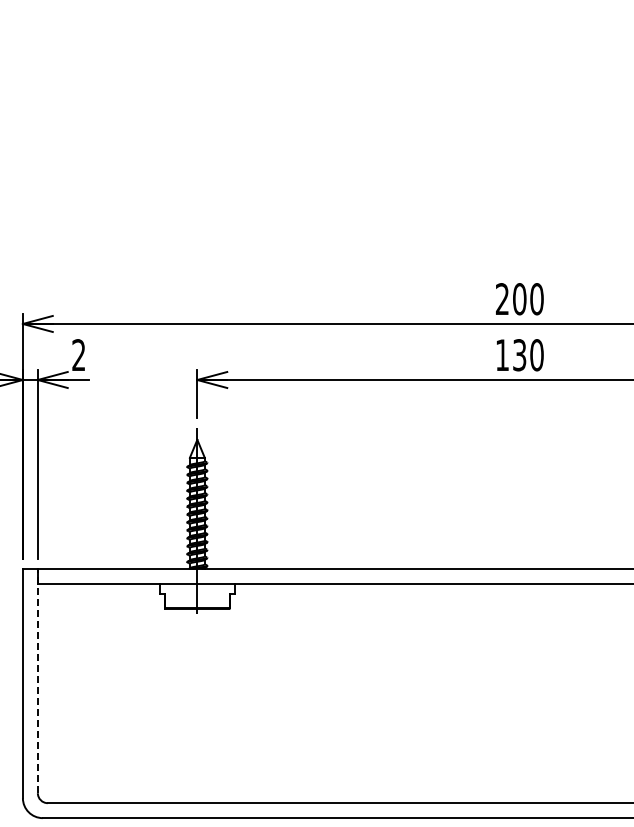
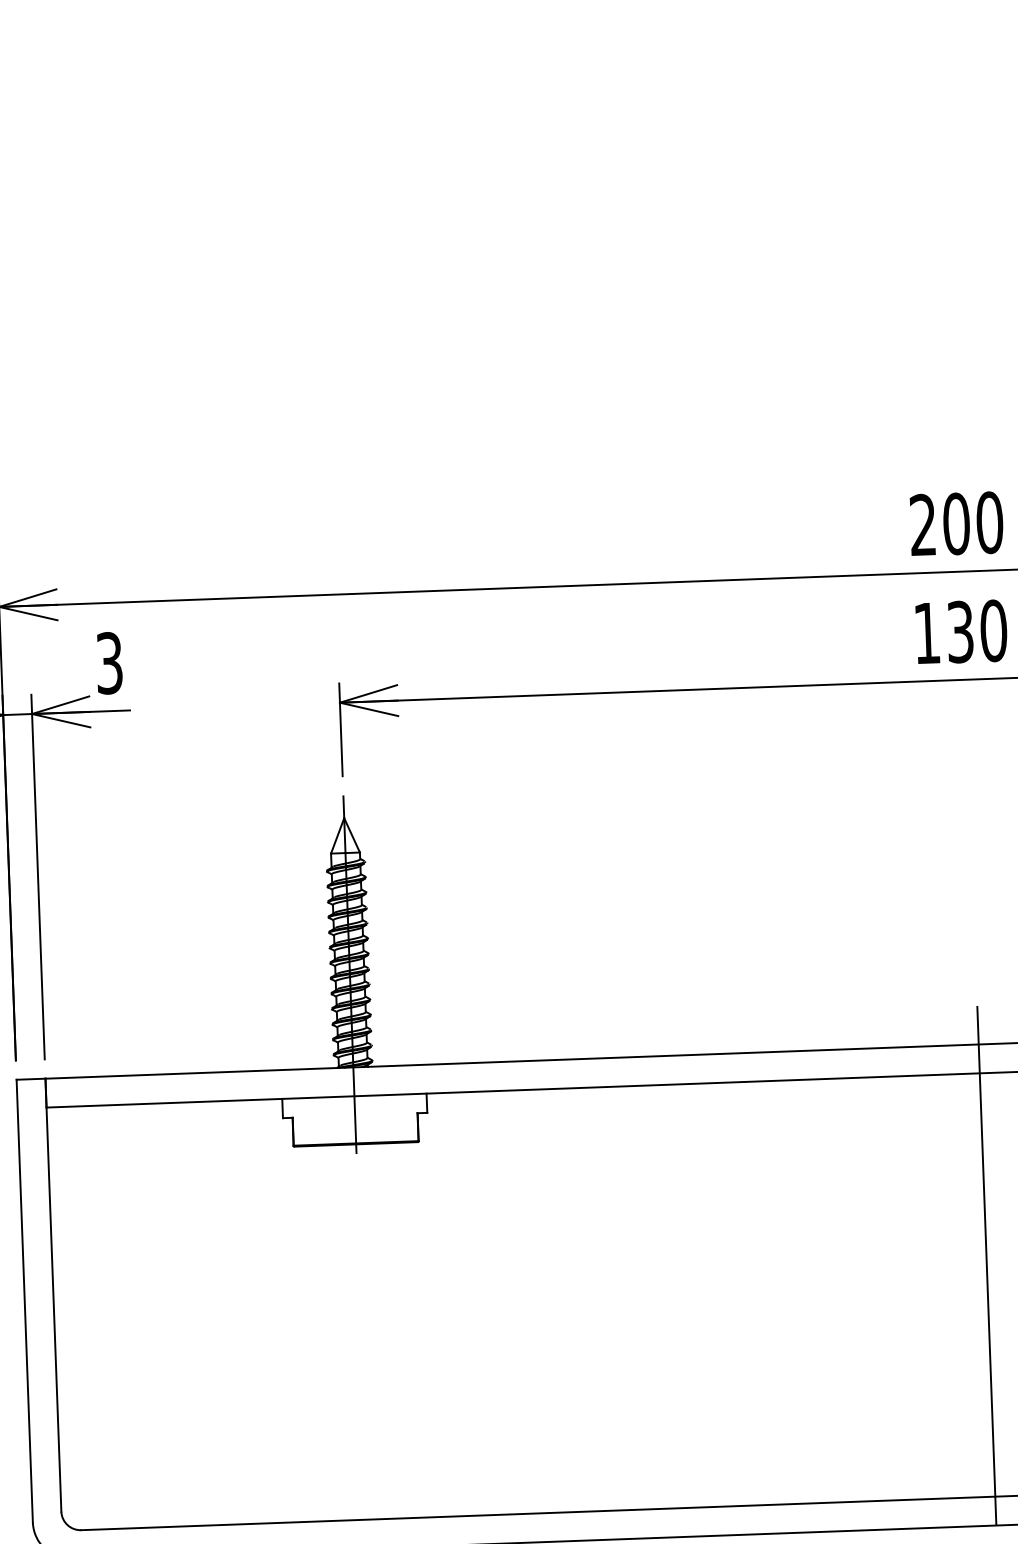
text: (78, 355) -> (108, 663), 2 -> 3
line: (37, 680) -> (52, 1294), dashed -> solid
line: (521, 683) -> (987, 1265), added

